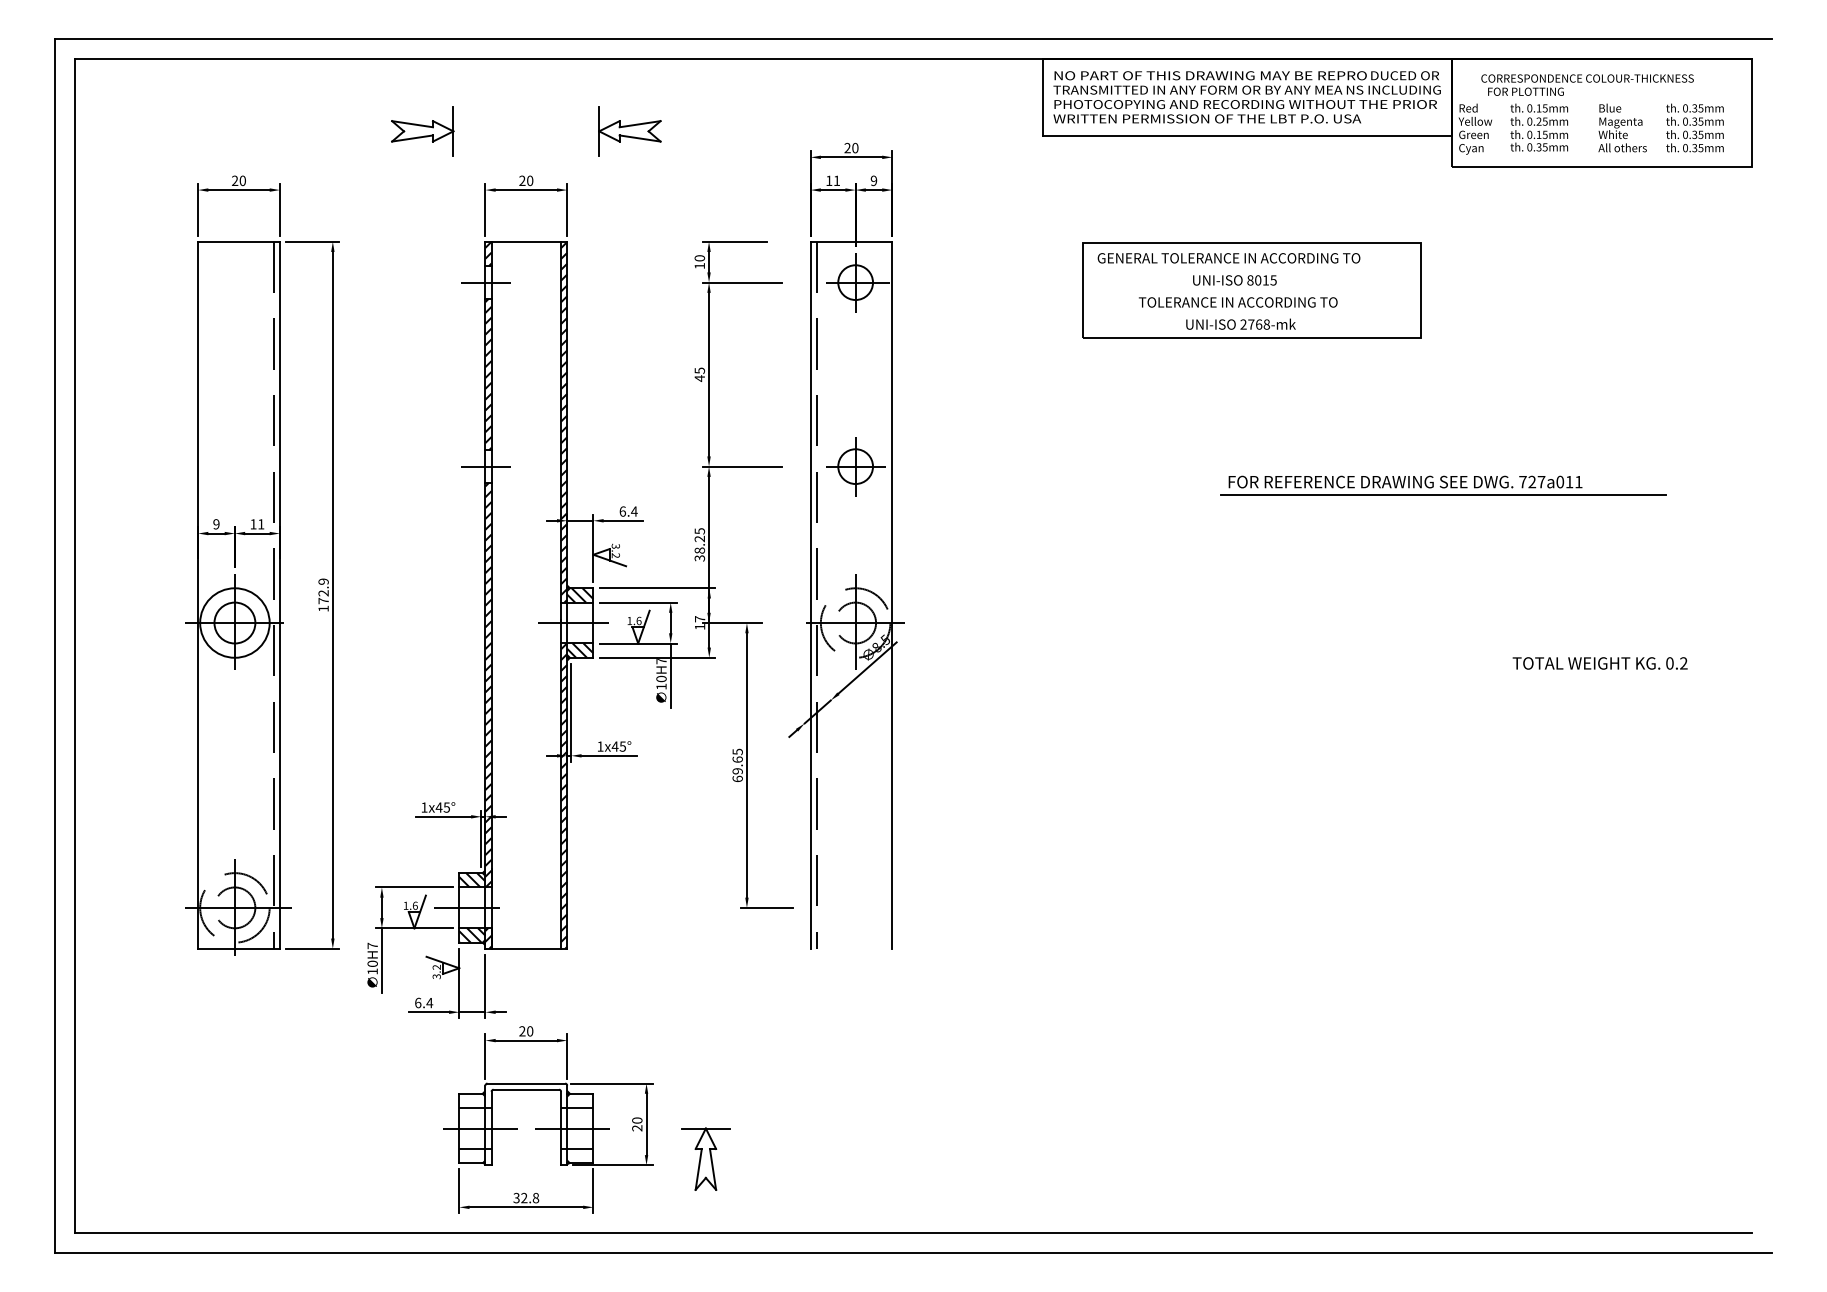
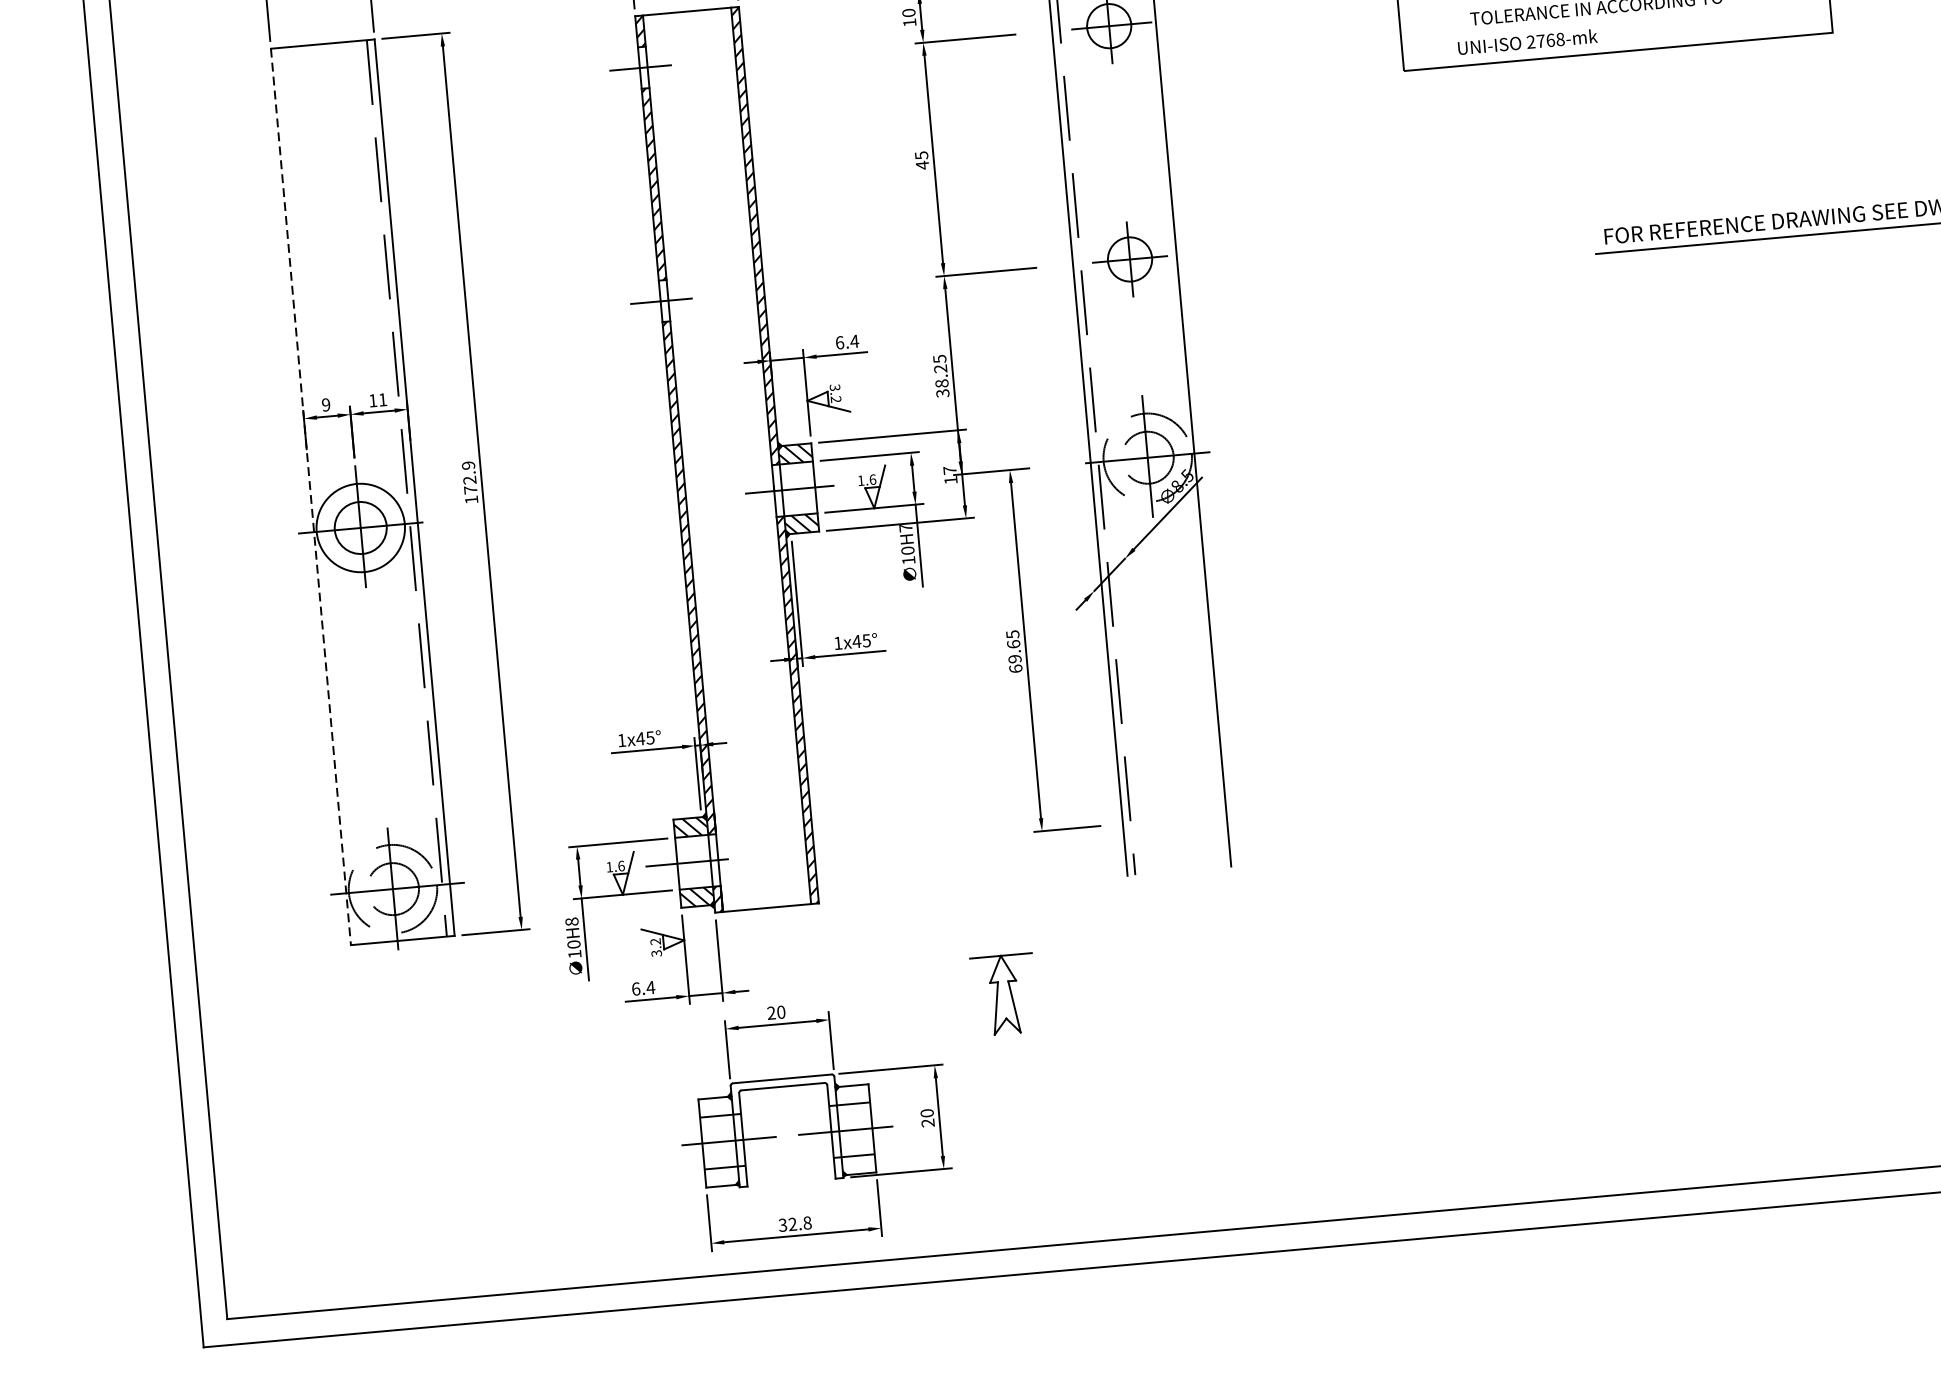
text: (1240, 323) -> (1526, 41), moved
line: (198, 595) -> (311, 497), solid -> dashed
text: (372, 945) -> (571, 921), 10H7 -> 10H8
part: (705, 1158) -> (1003, 993), moved

